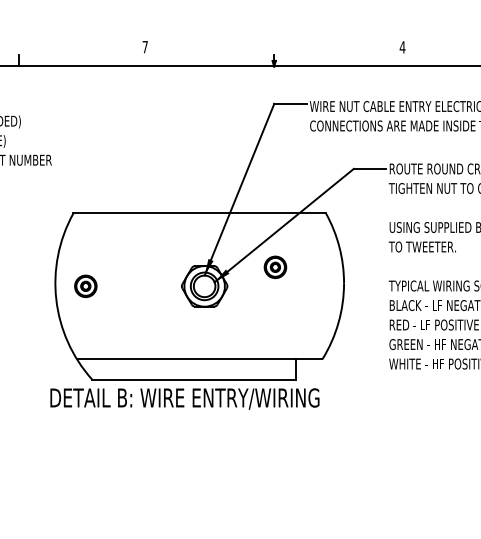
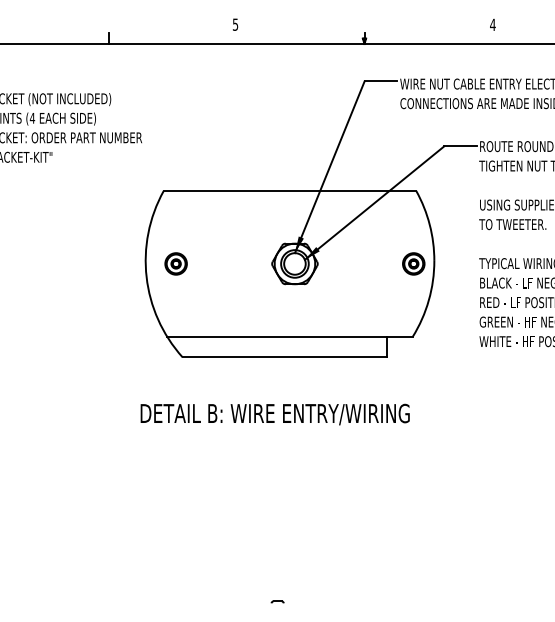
text: (145, 46) -> (235, 24), 7 -> 5
part: (275, 266) -> (413, 263), moved
text: (184, 398) -> (274, 414), moved

